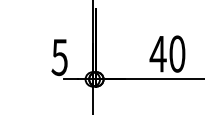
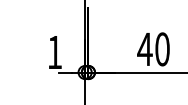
text: (59, 57) -> (54, 52), 5 -> 1

